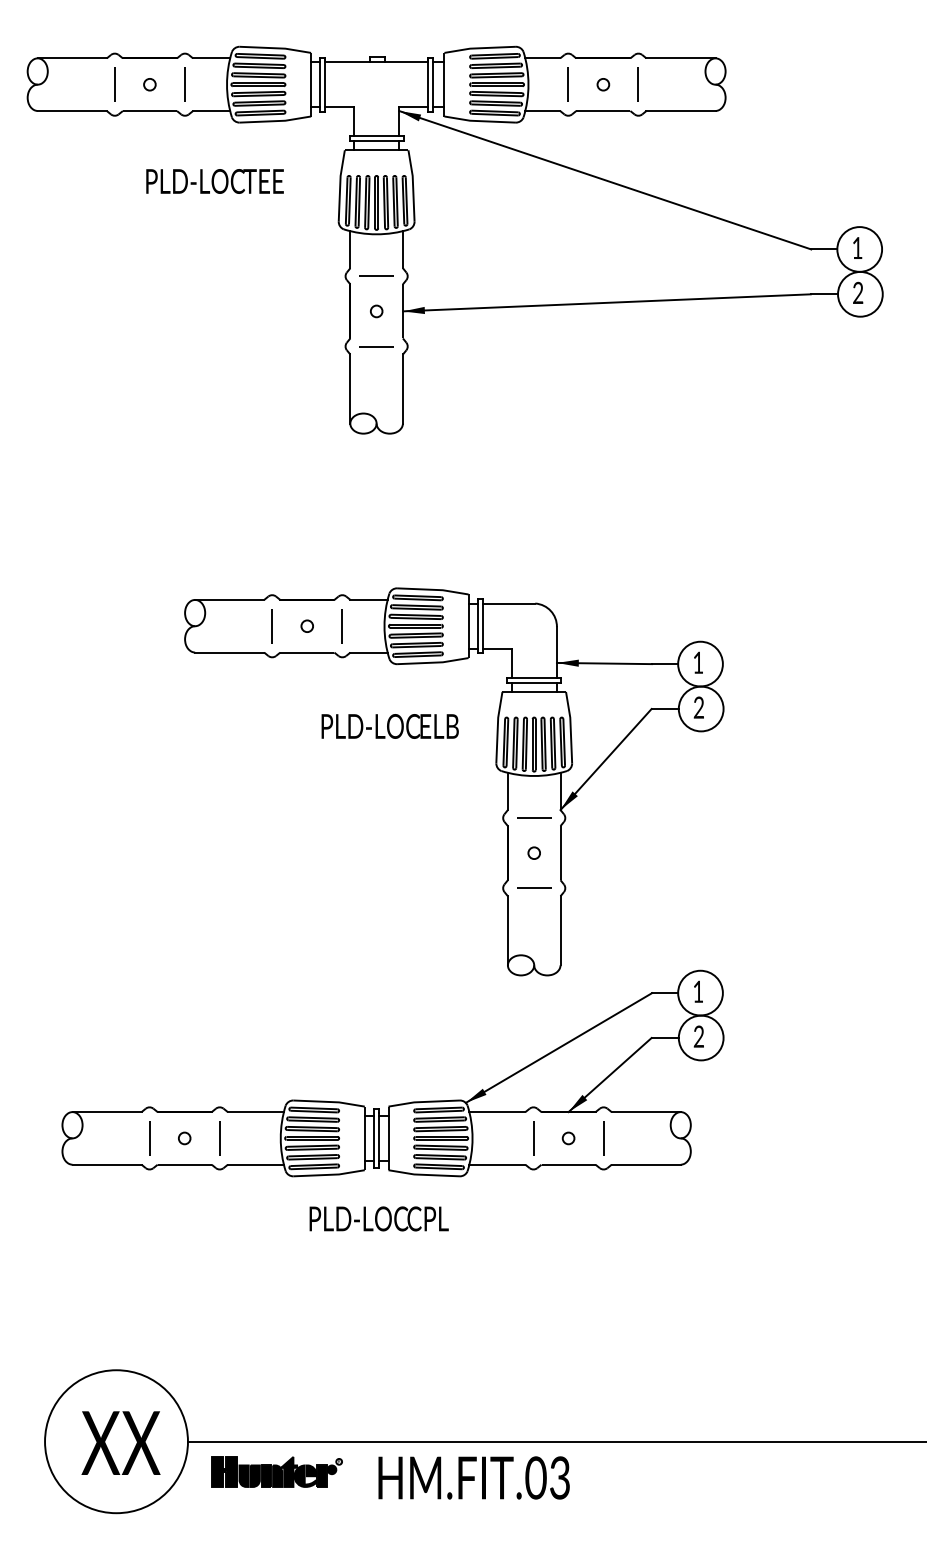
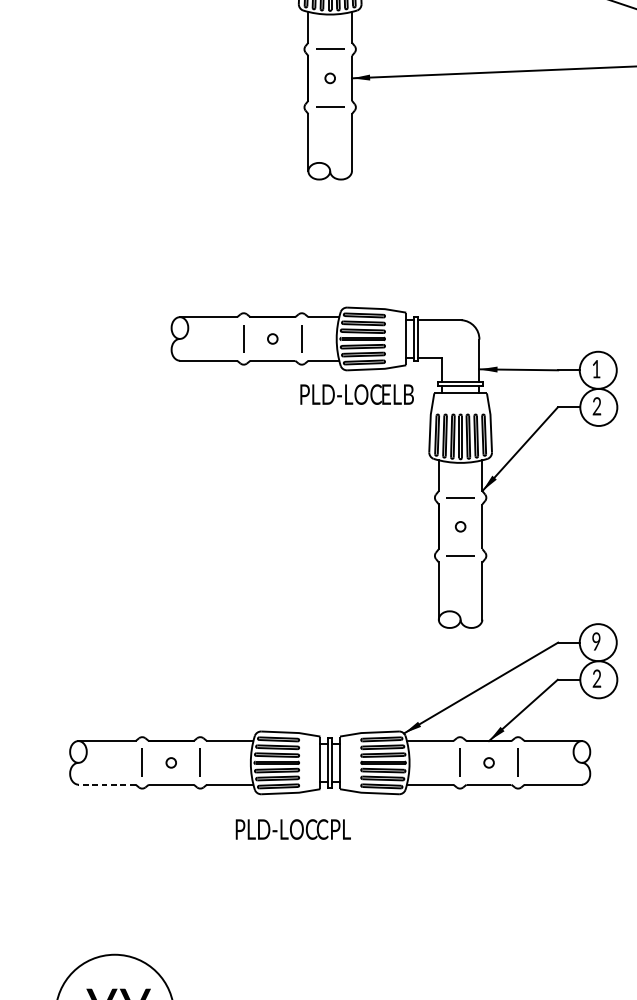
text: (389, 726) -> (356, 394), moved
text: (698, 991) -> (596, 641), 1 -> 9
line: (107, 1164) -> (107, 784), solid -> dashed
text: (378, 1218) -> (292, 829), moved

